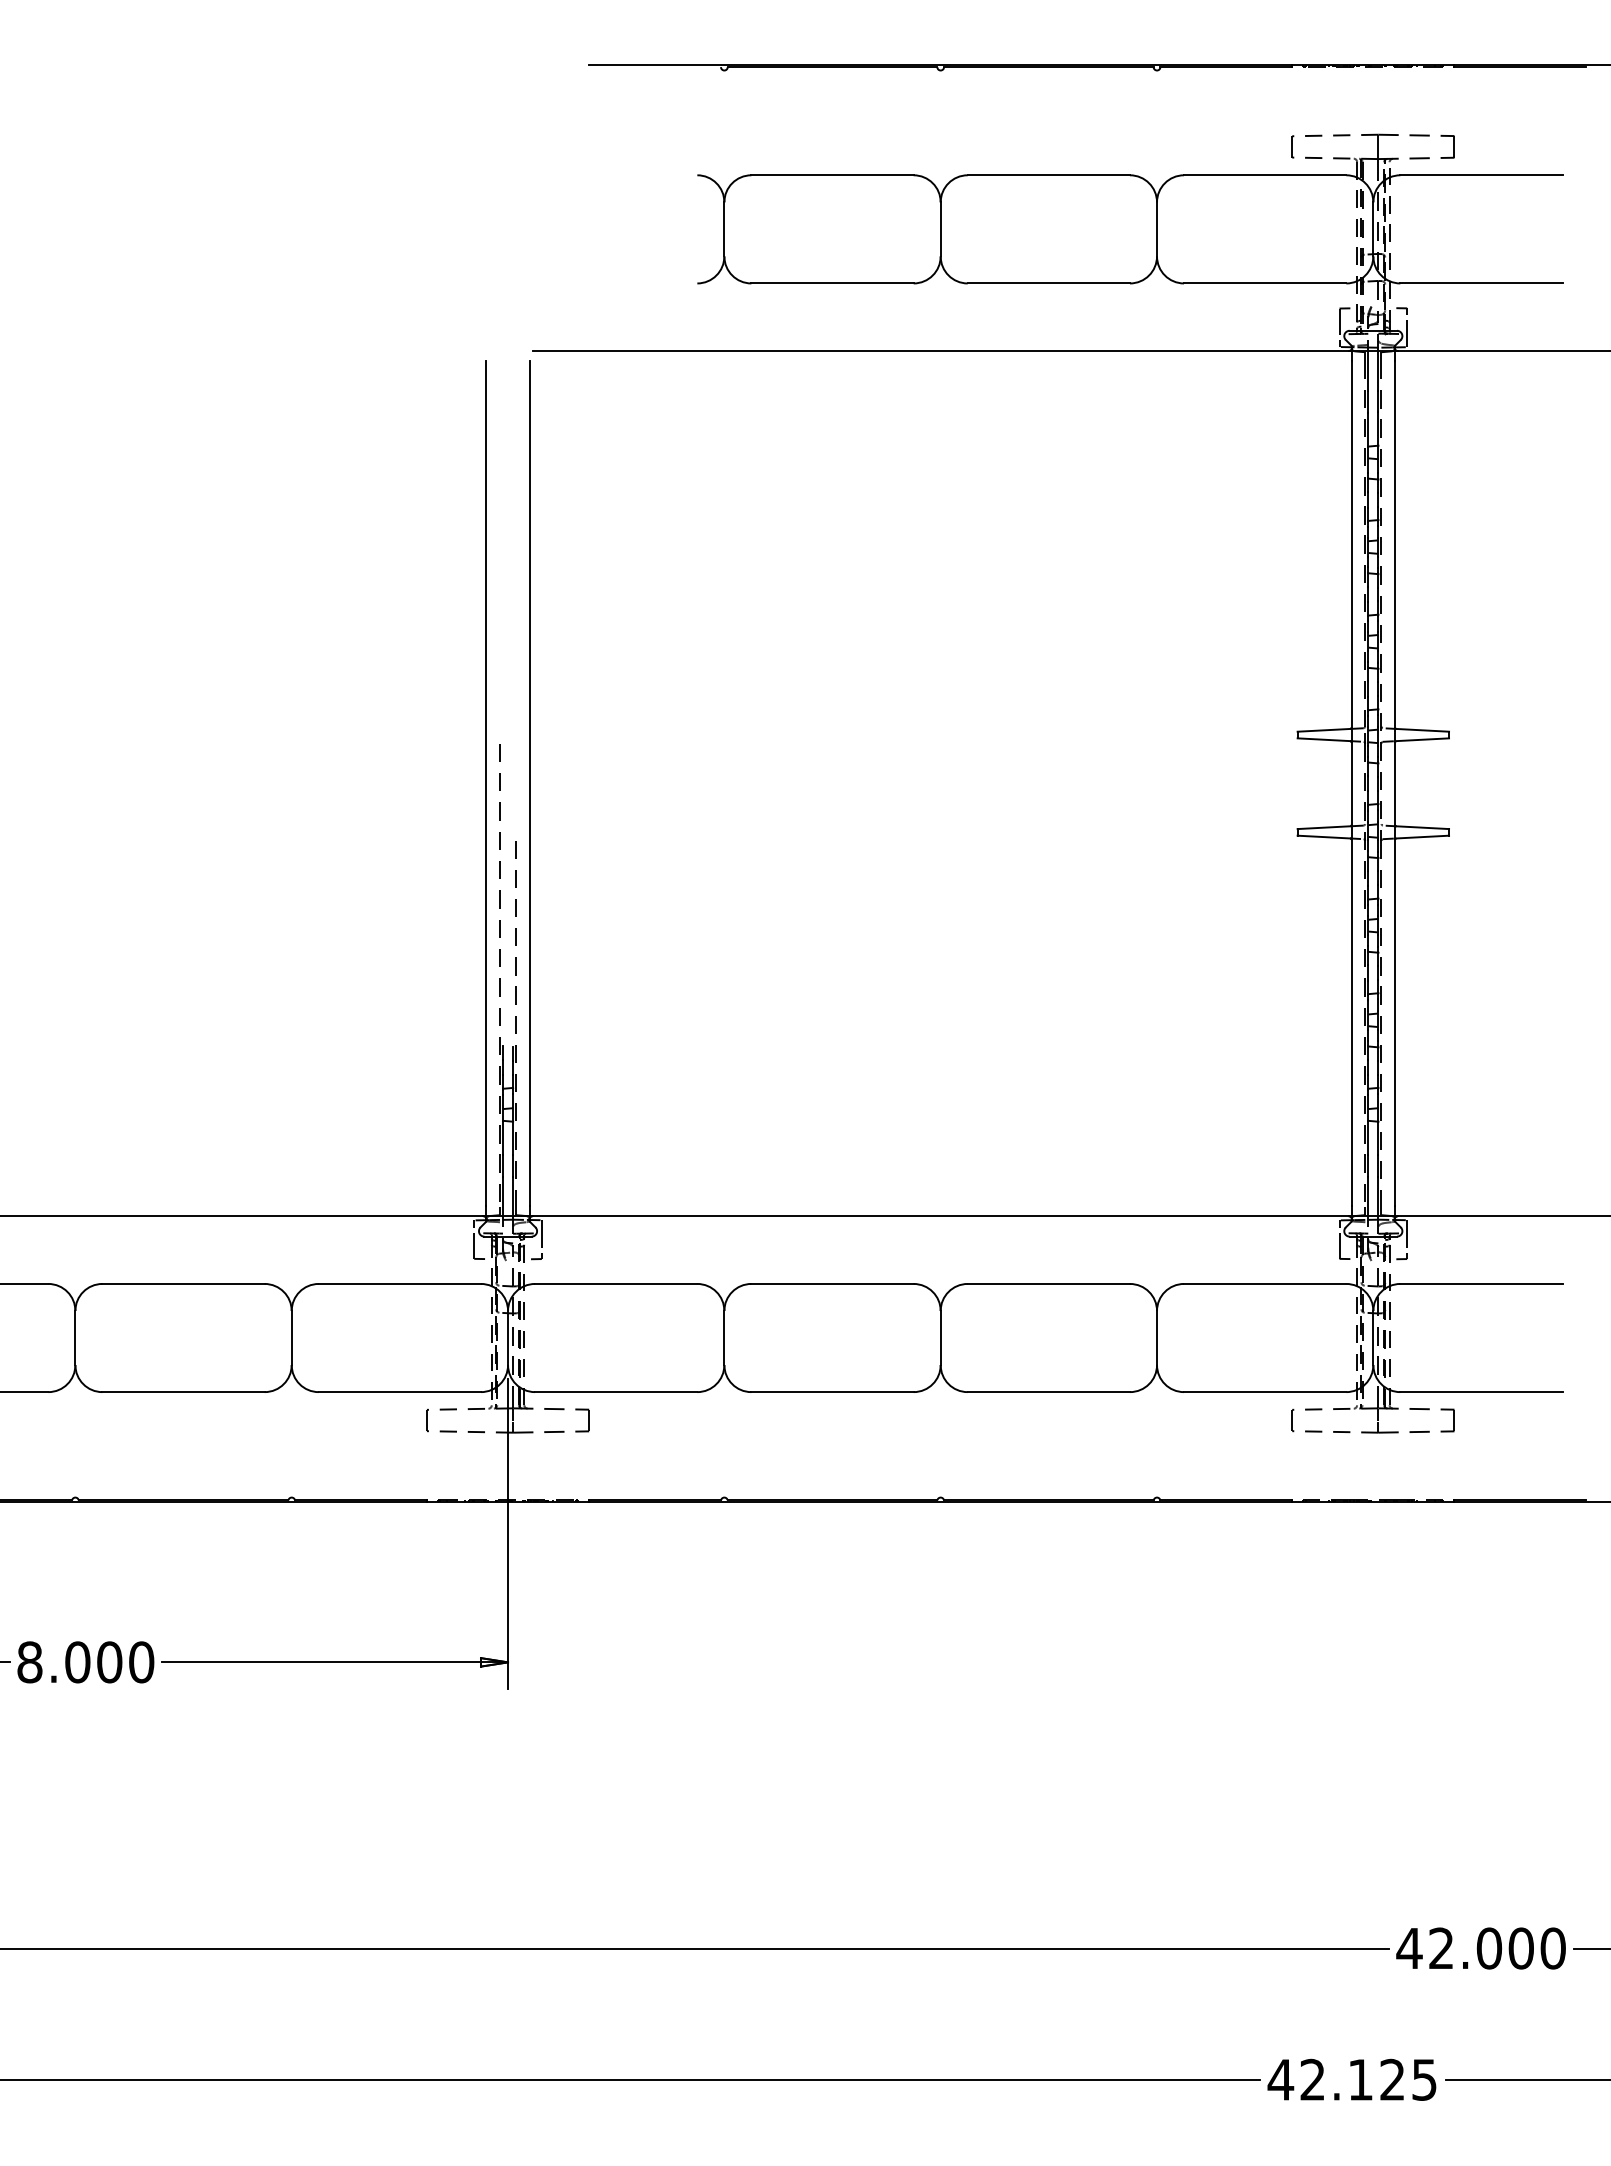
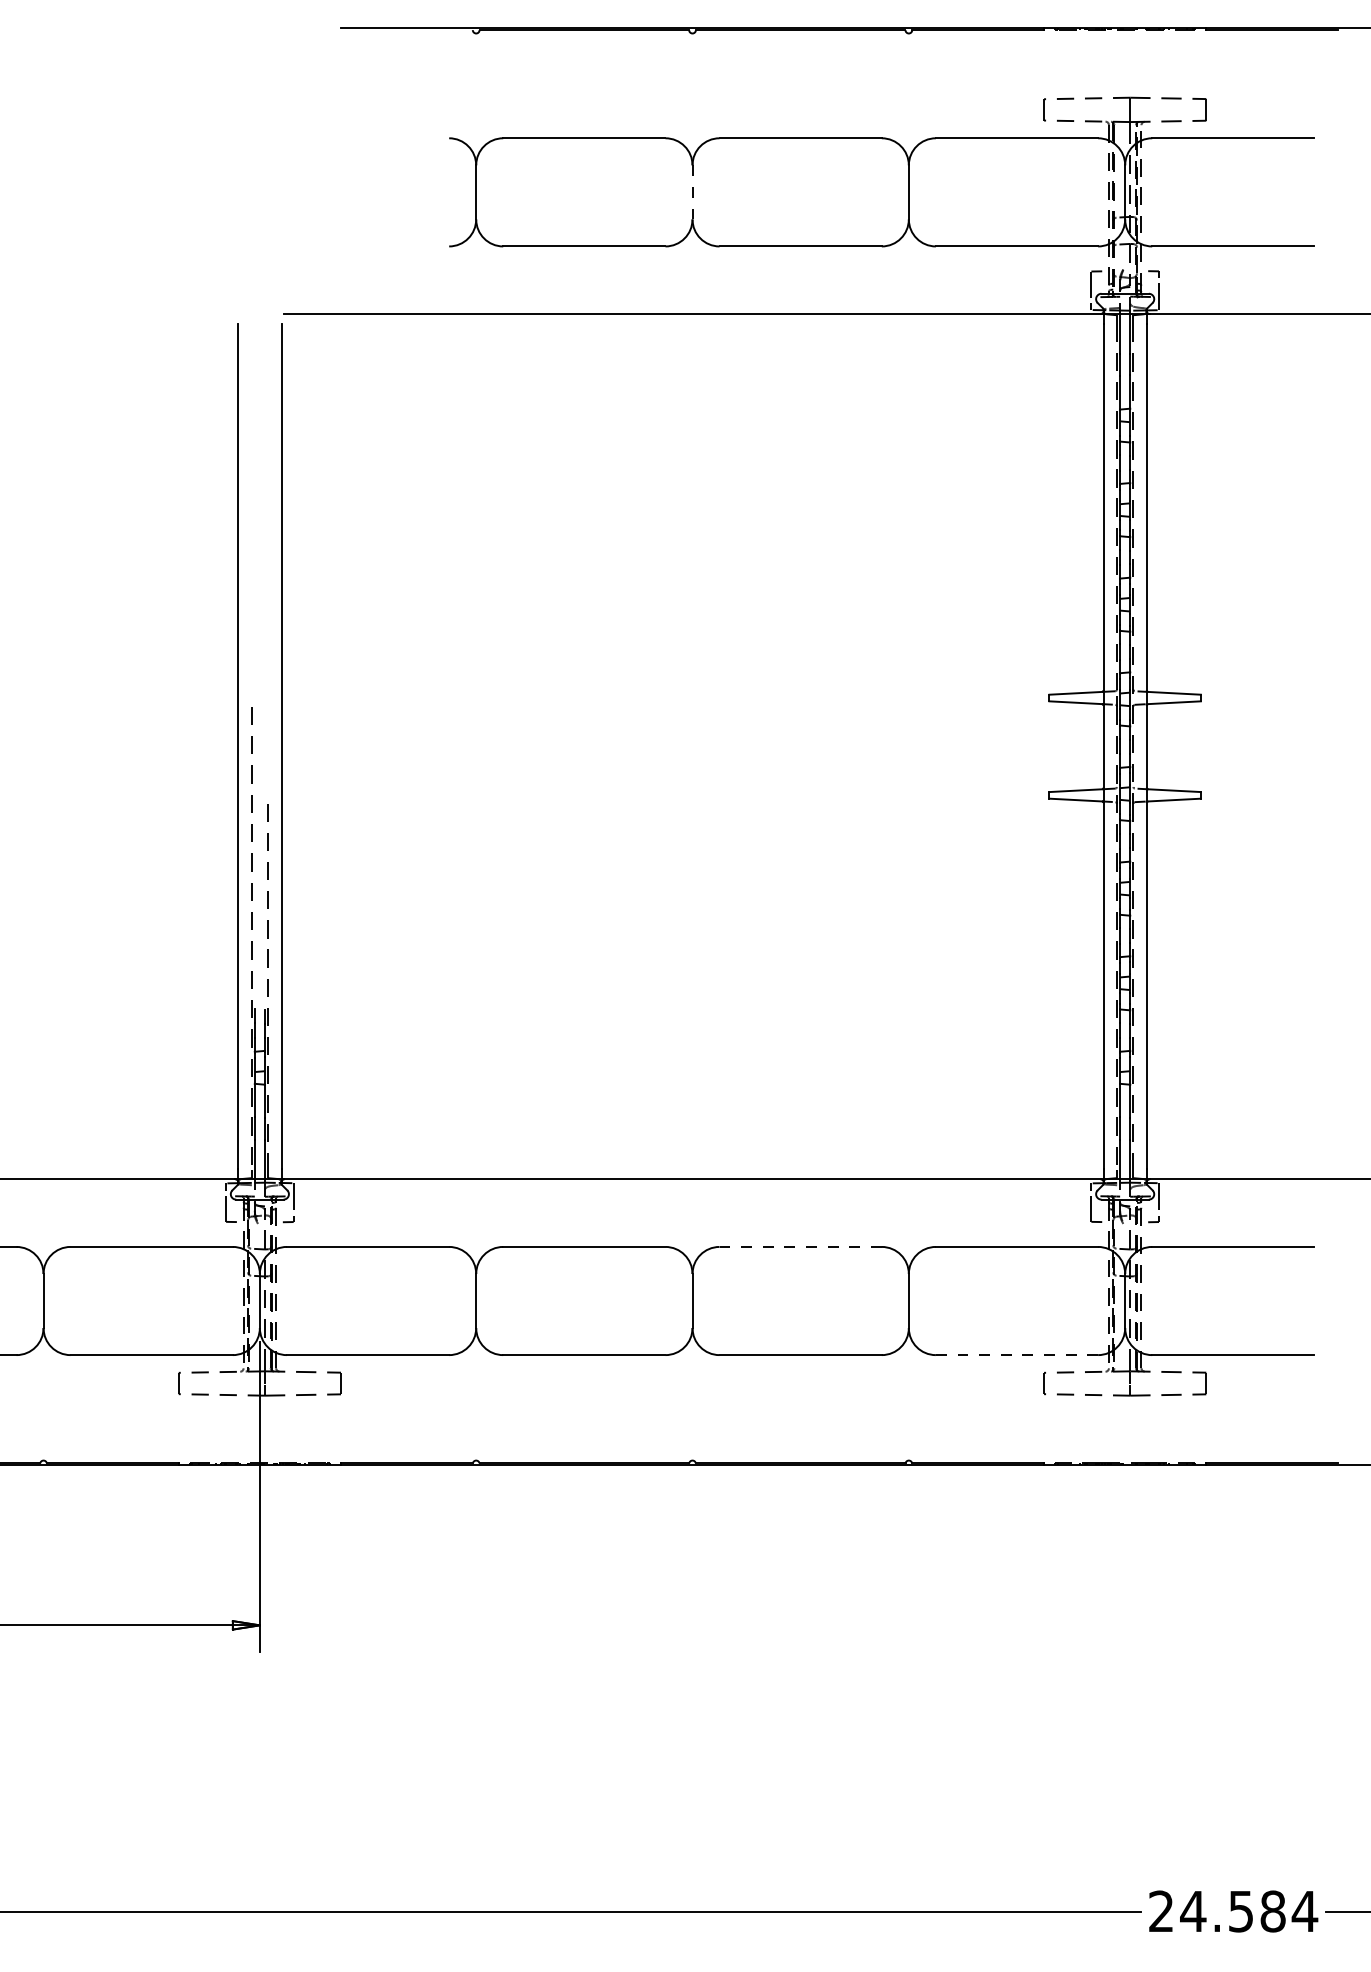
line: (940, 229) -> (692, 192), solid -> dashed
line: (1049, 1283) -> (801, 1246), solid -> dashed
line: (1265, 1392) -> (1017, 1355), solid -> dashed
text: (1481, 1948) -> (1233, 1911), 42.000 -> 24.584

